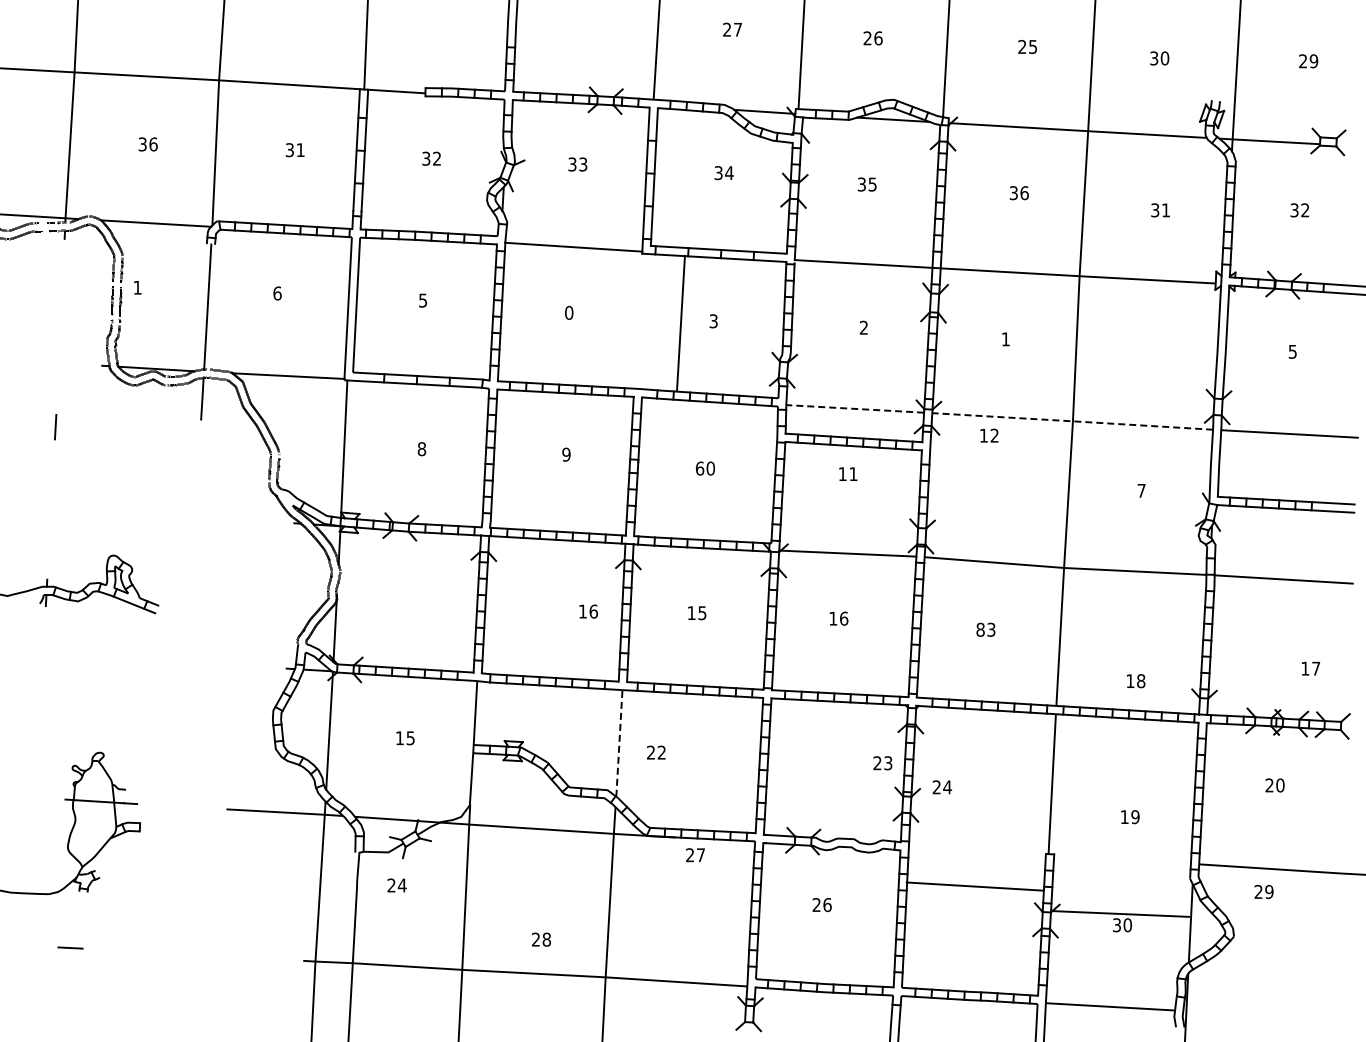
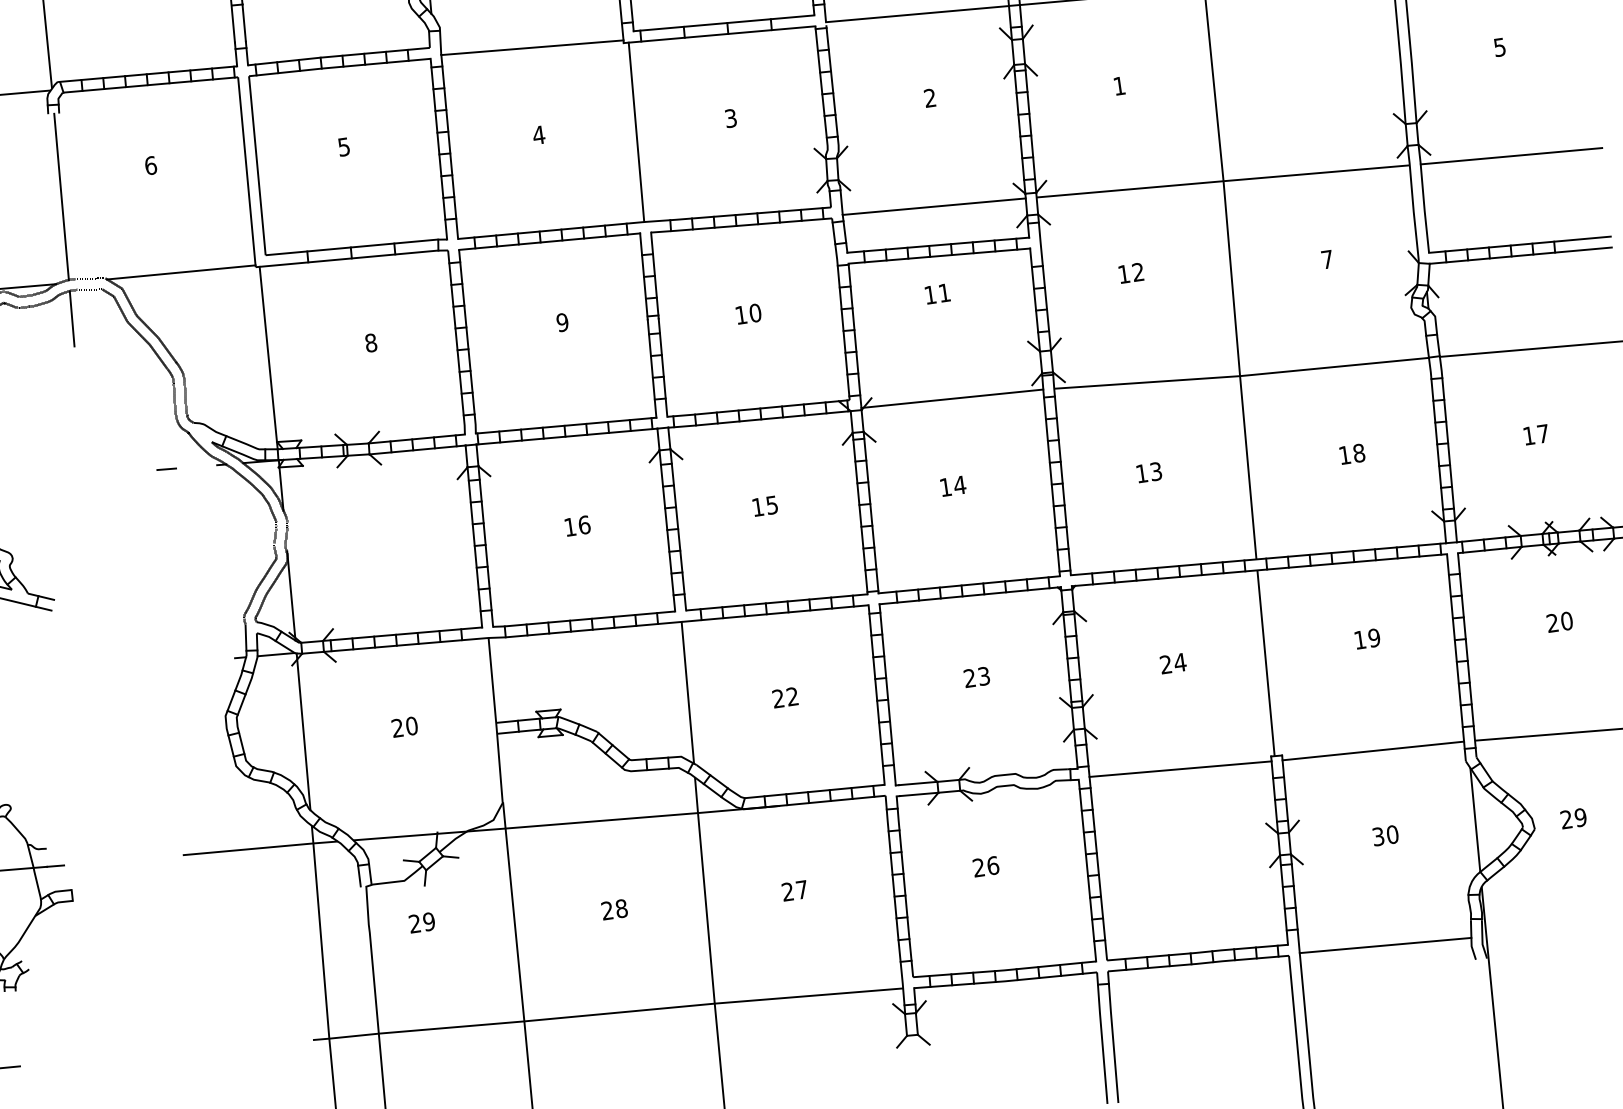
text: (568, 312) -> (537, 134), 0 -> 4
line: (680, 322) -> (635, 131), moved
line: (855, 408) -> (934, 206), dashed -> solid
line: (1072, 421) -> (1223, 181), dashed -> solid
text: (989, 435) -> (1131, 272), moved
text: (699, 468) -> (740, 315), 60 -> 10
line: (256, 520) -> (166, 468), added
text: (588, 611) -> (577, 525), moved
text: (843, 618) -> (959, 485), 16 -> 14
text: (980, 629) -> (1141, 473), 83 -> 13
text: (1311, 668) -> (1537, 434), moved
text: (1136, 681) -> (1353, 454), moved
text: (404, 738) -> (403, 727), 15 -> 20
line: (619, 742) -> (687, 691), dashed -> solid
text: (656, 752) -> (785, 697), moved
text: (882, 763) -> (976, 677), moved
text: (941, 787) -> (1172, 663), moved
text: (1130, 817) -> (1367, 639), moved
text: (695, 855) -> (794, 891), moved
text: (401, 885) -> (428, 921), 24 -> 29
line: (974, 886) -> (1179, 769), moved
text: (1263, 891) -> (1572, 818), moved
line: (1119, 913) -> (1371, 750), moved
text: (541, 939) -> (614, 909), moved

